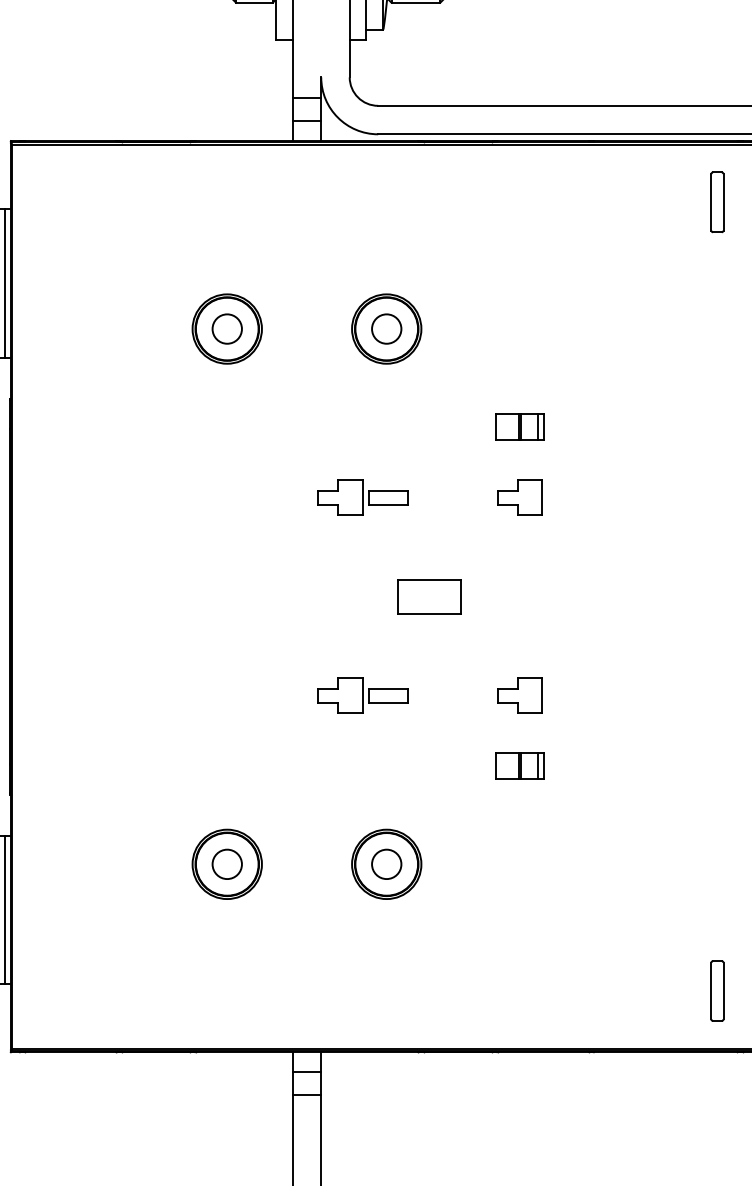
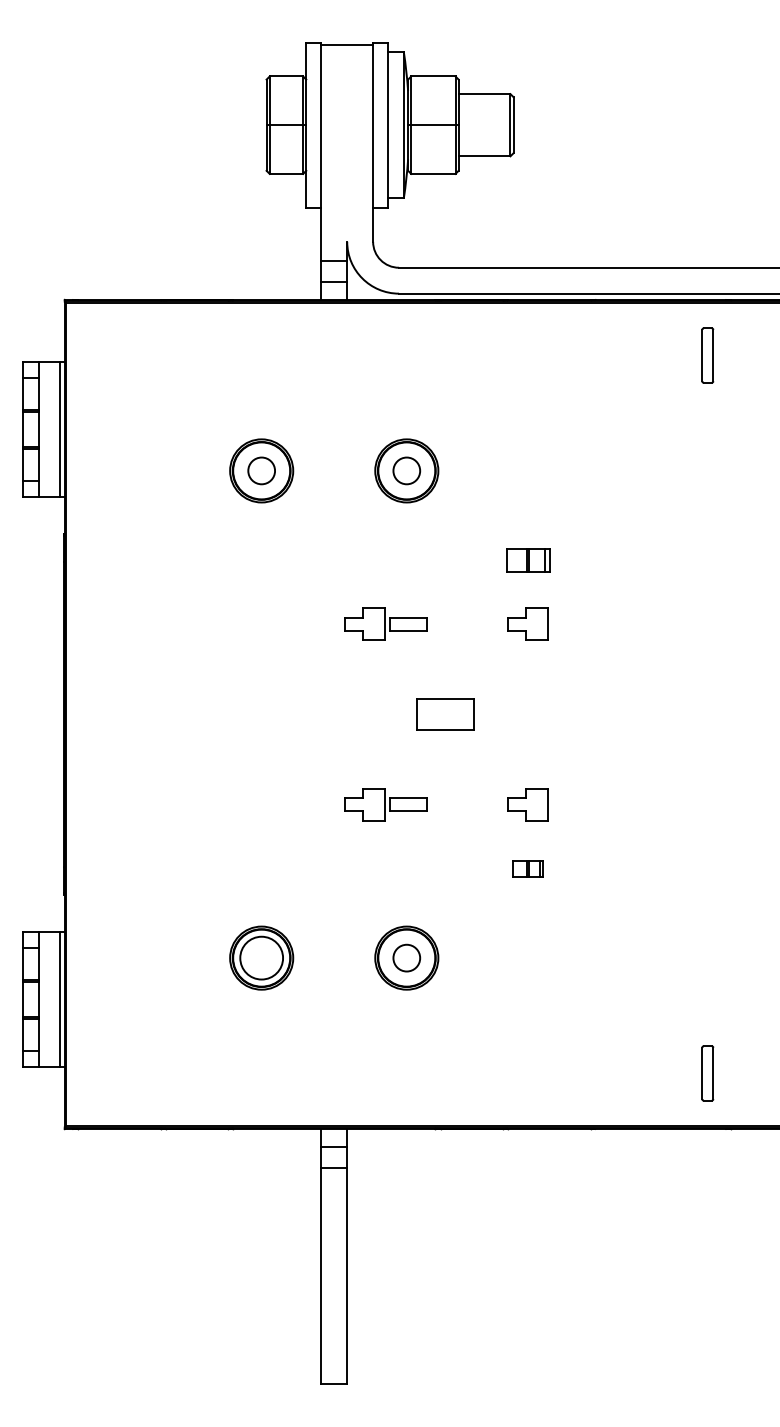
part: (520, 765) -> (528, 868), size x0.7
circle: (227, 863) -> (261, 957), size x1.6

